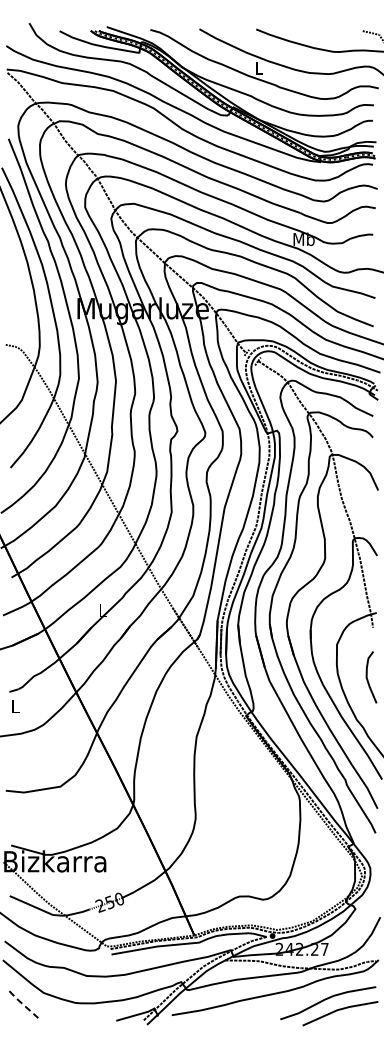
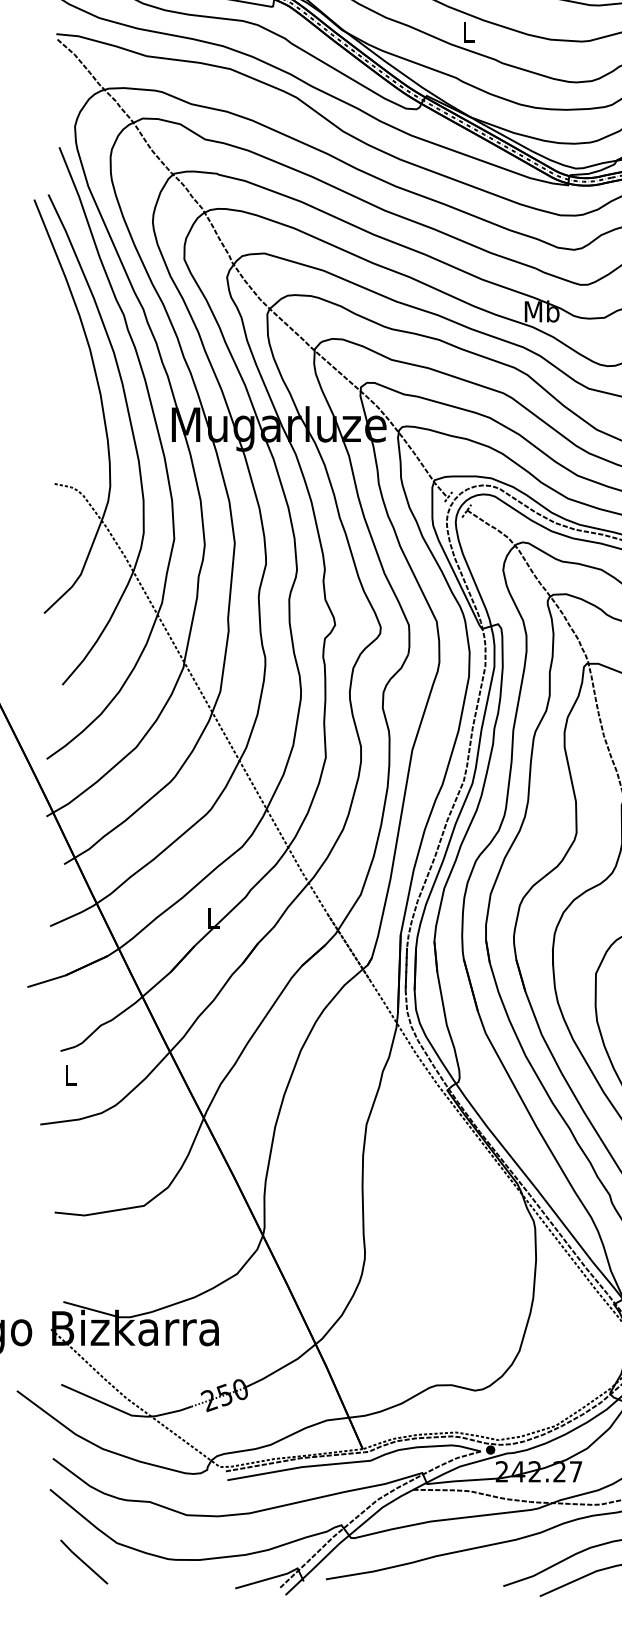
line: (22, 1004) -> (81, 1561), dashed -> solid

